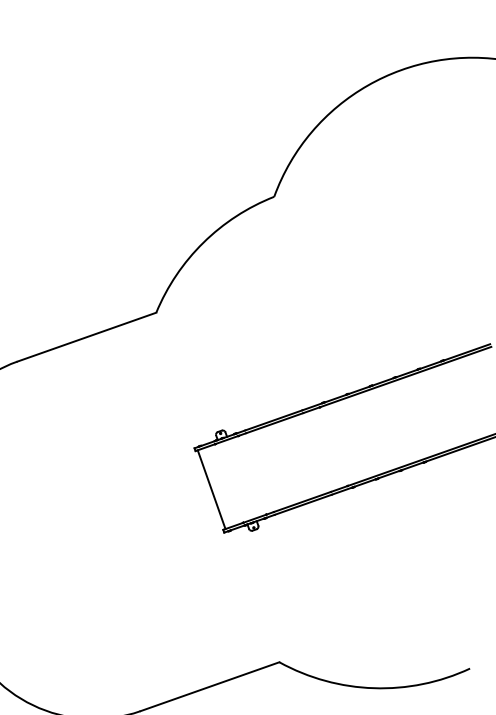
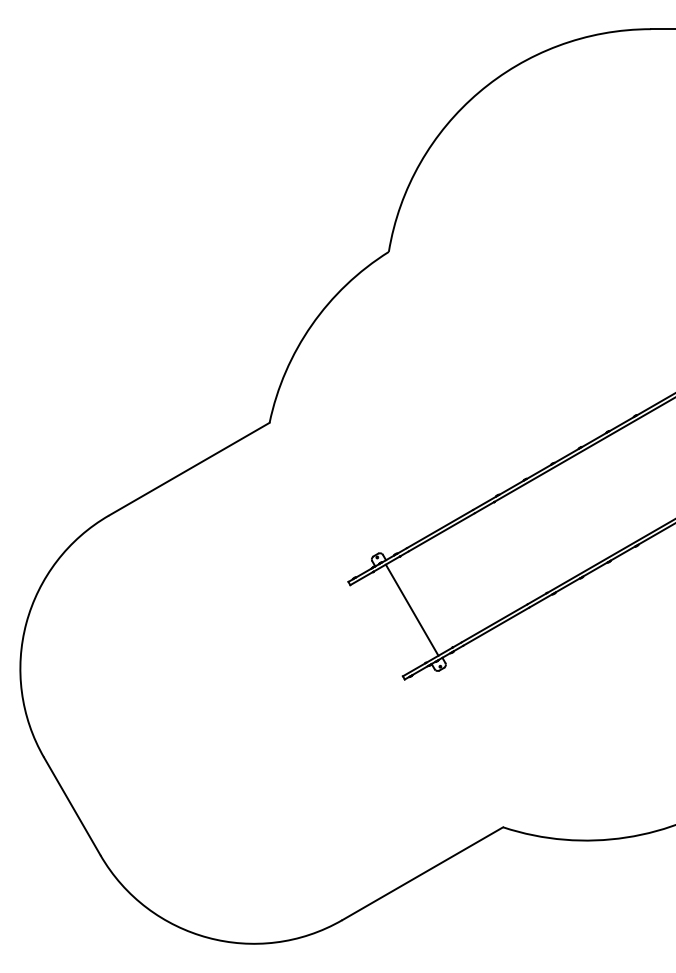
line: (211, 489) -> (411, 609), moved

